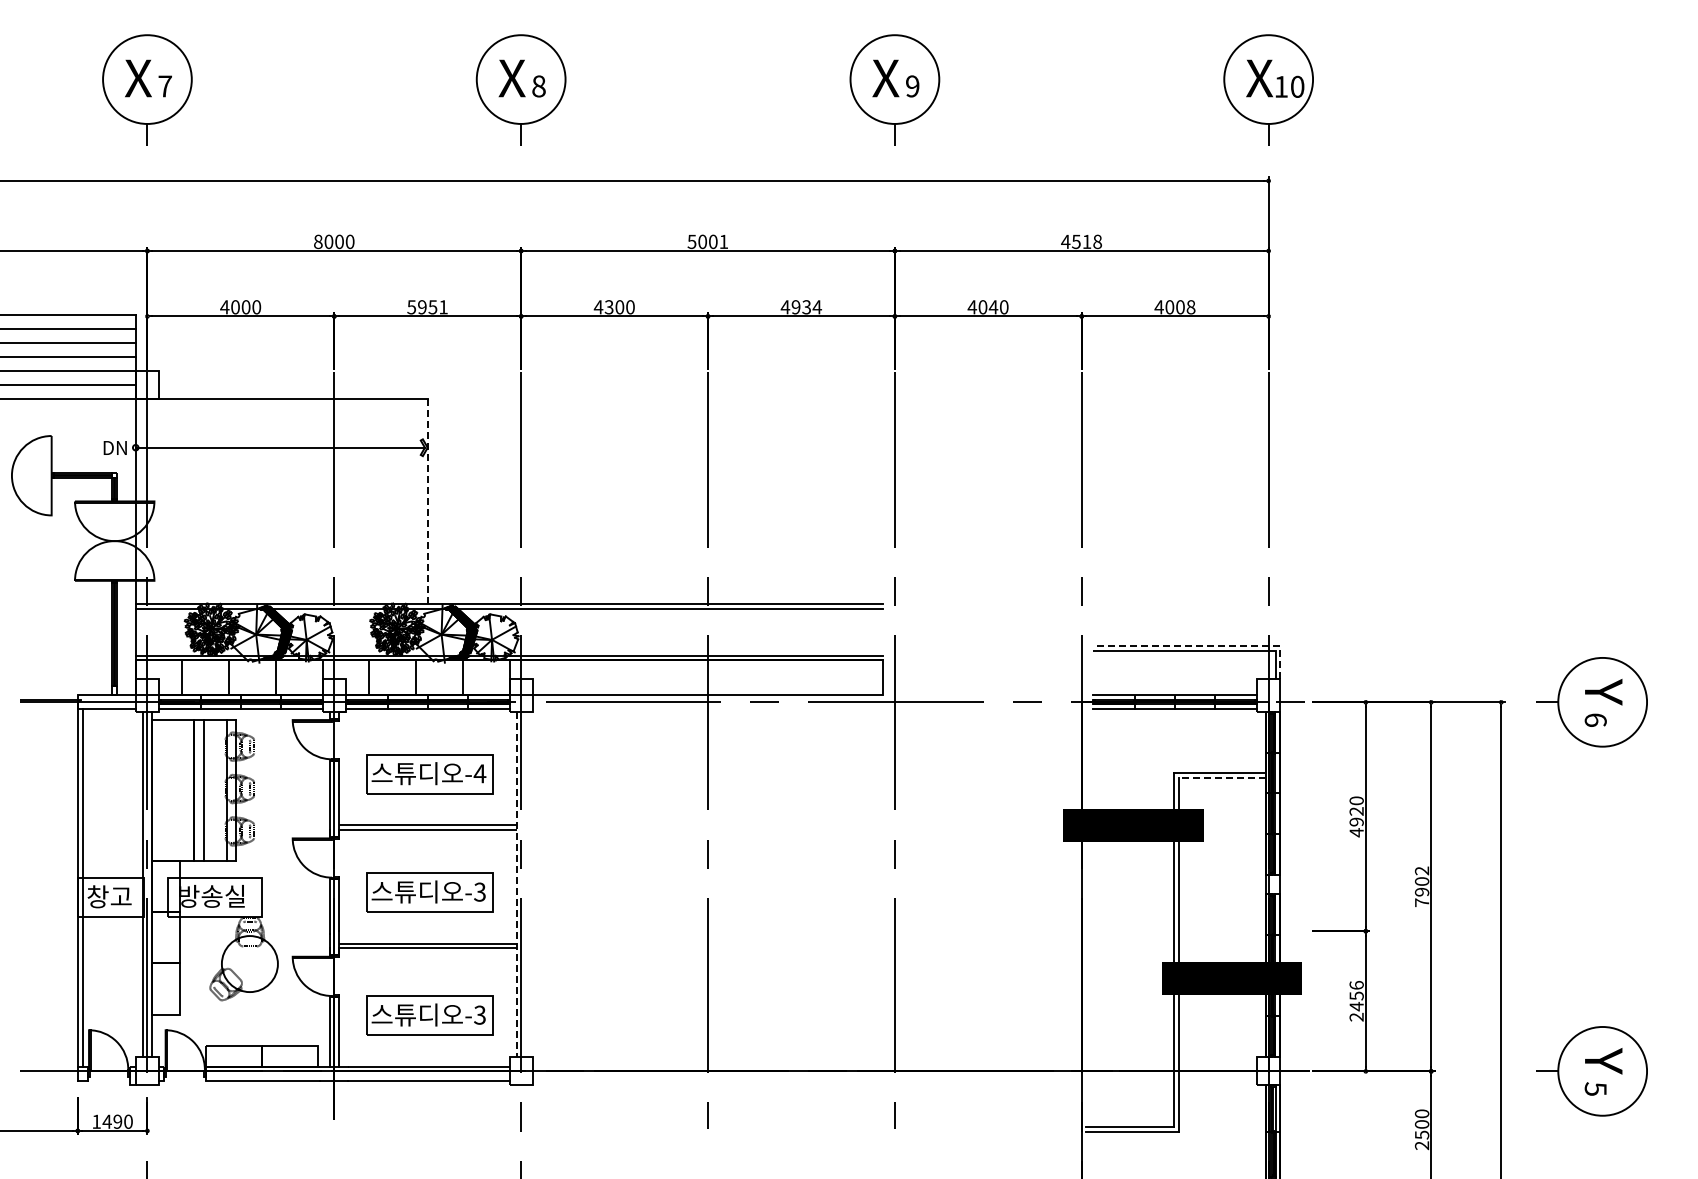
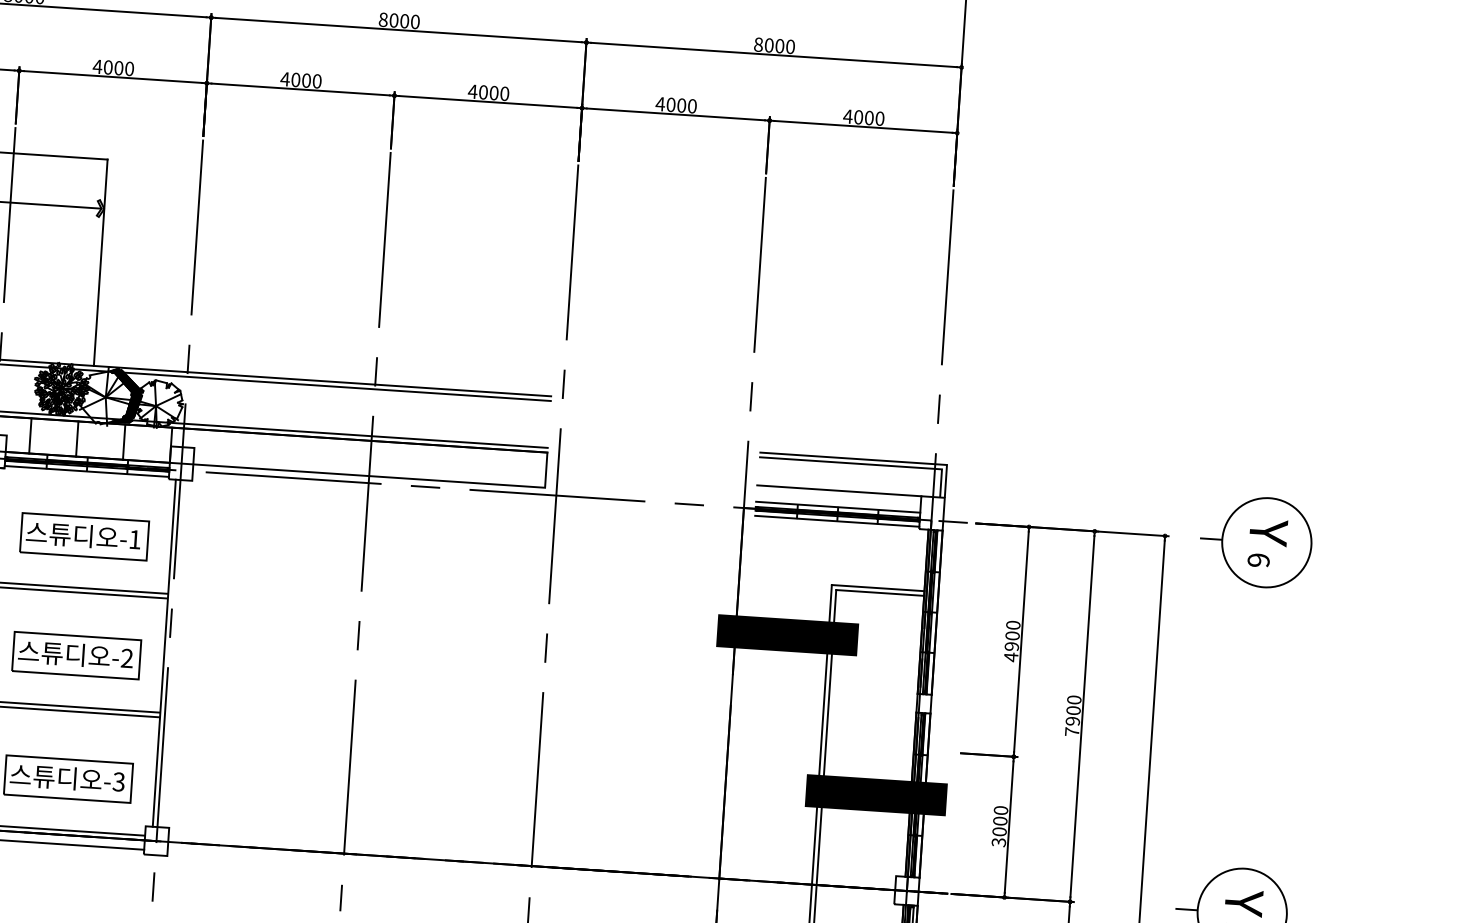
text: (707, 241) -> (398, 20), 5001 -> 8000
text: (1081, 241) -> (774, 45), 4518 -> 8000
text: (427, 307) -> (113, 68), 5951 -> 4000
text: (608, 307) -> (295, 80), 4300 -> 4000
text: (806, 307) -> (493, 93), 4934 -> 4000
text: (993, 307) -> (681, 105), 4040 -> 4000
text: (1190, 307) -> (879, 118), 4008 -> 4000
line: (427, 501) -> (100, 262), dashed -> solid
line: (1203, 646) -> (869, 460), dashed -> solid
line: (1174, 678) -> (838, 490), added
text: (479, 773) -> (134, 539), -4 -> -1
line: (1222, 777) -> (880, 592), dashed -> solid
text: (1356, 811) -> (1012, 635), 4920 -> 4900
text: (1422, 870) -> (1074, 699), 7902 -> 7900
line: (516, 884) -> (164, 653), dashed -> solid
text: (479, 892) -> (126, 658), -3 -> -2
text: (1356, 1001) -> (999, 826), 2456 -> 3000

